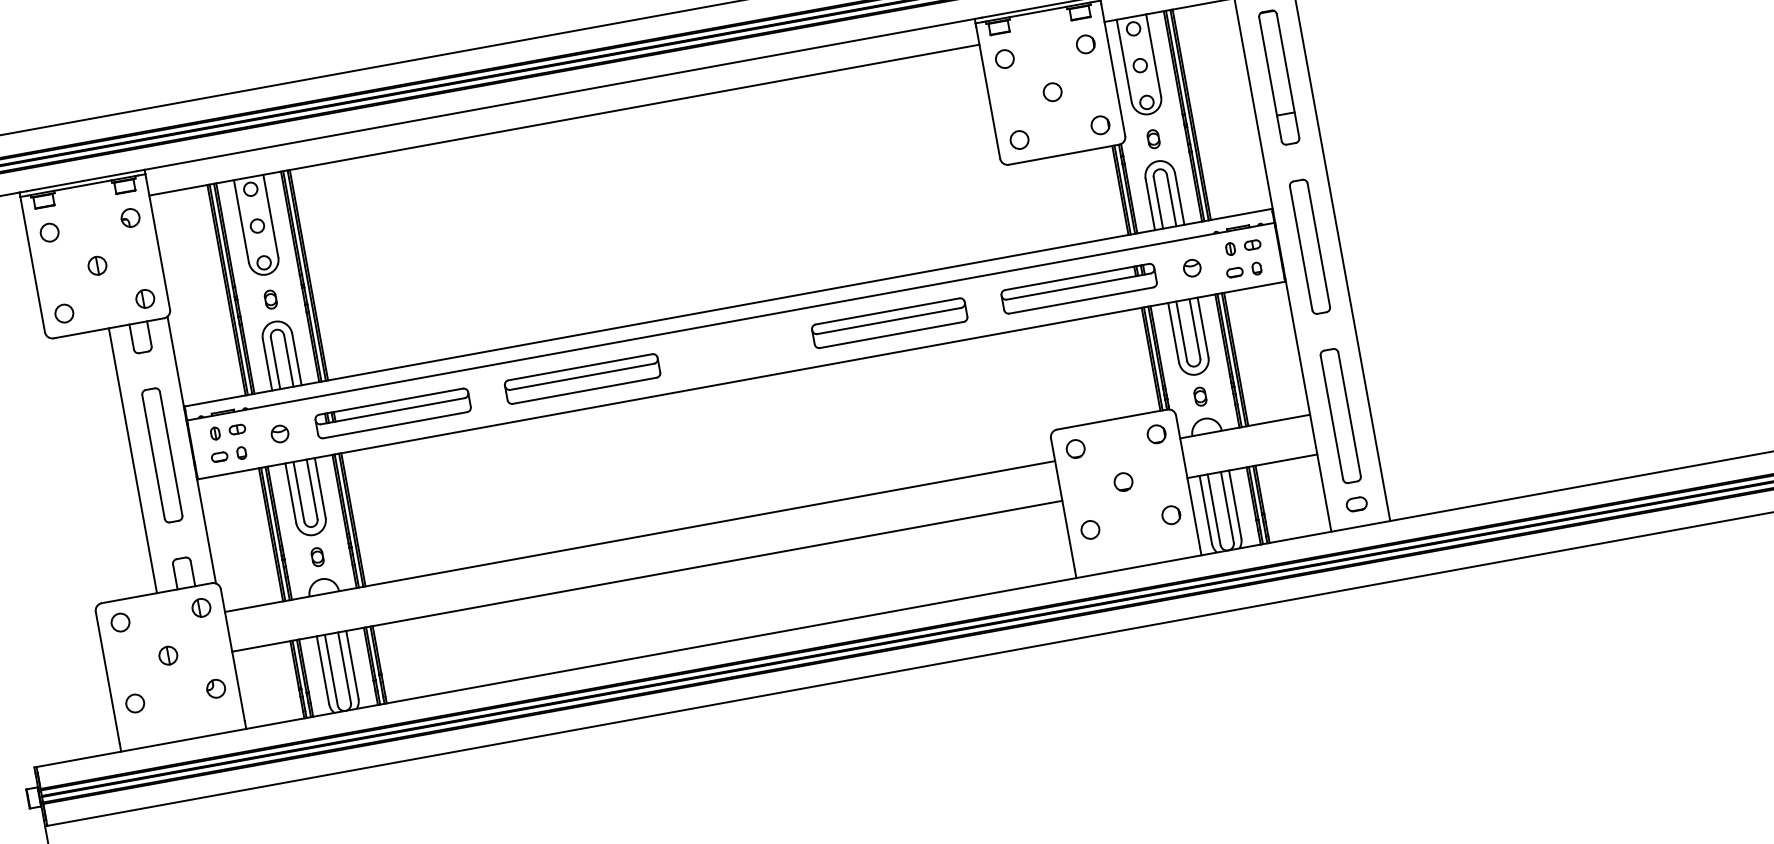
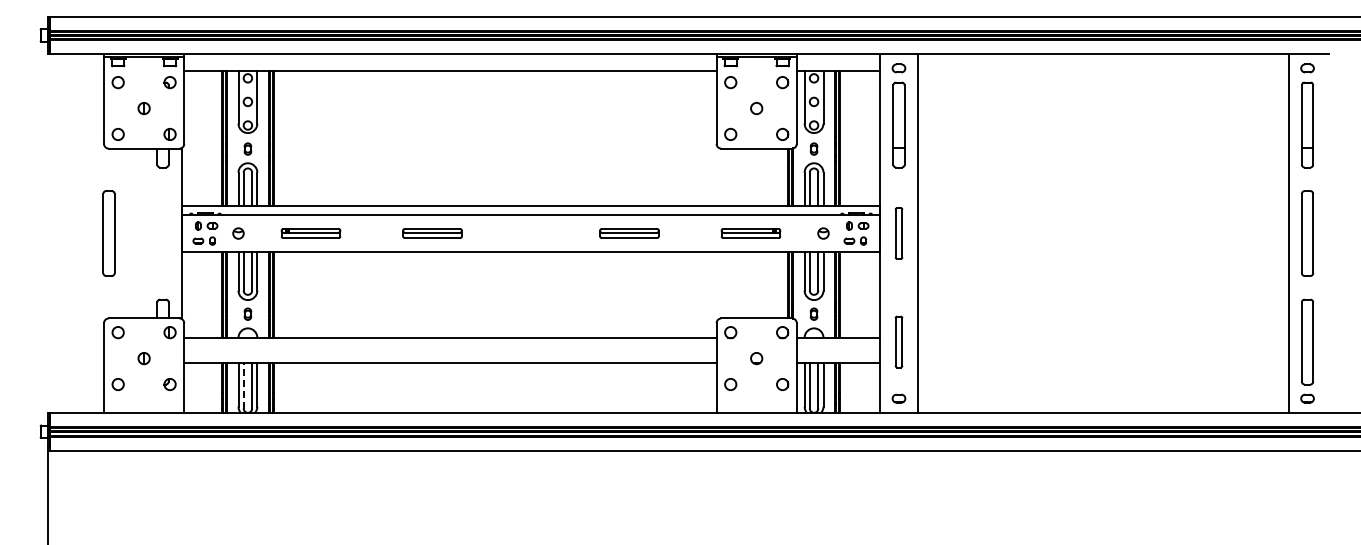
part: (1309, 246) -> (898, 233), size x0.6
part: (1078, 288) -> (750, 233), size x0.6
part: (889, 323) -> (629, 233), size x0.6
part: (582, 378) -> (432, 233), size x0.6
part: (392, 413) -> (310, 233), size x0.6
part: (1339, 415) -> (898, 341), size x0.6
part: (161, 455) -> (108, 233), moved
line: (133, 460) -> (144, 233), removed
line: (330, 669) -> (243, 385), solid -> dashed

